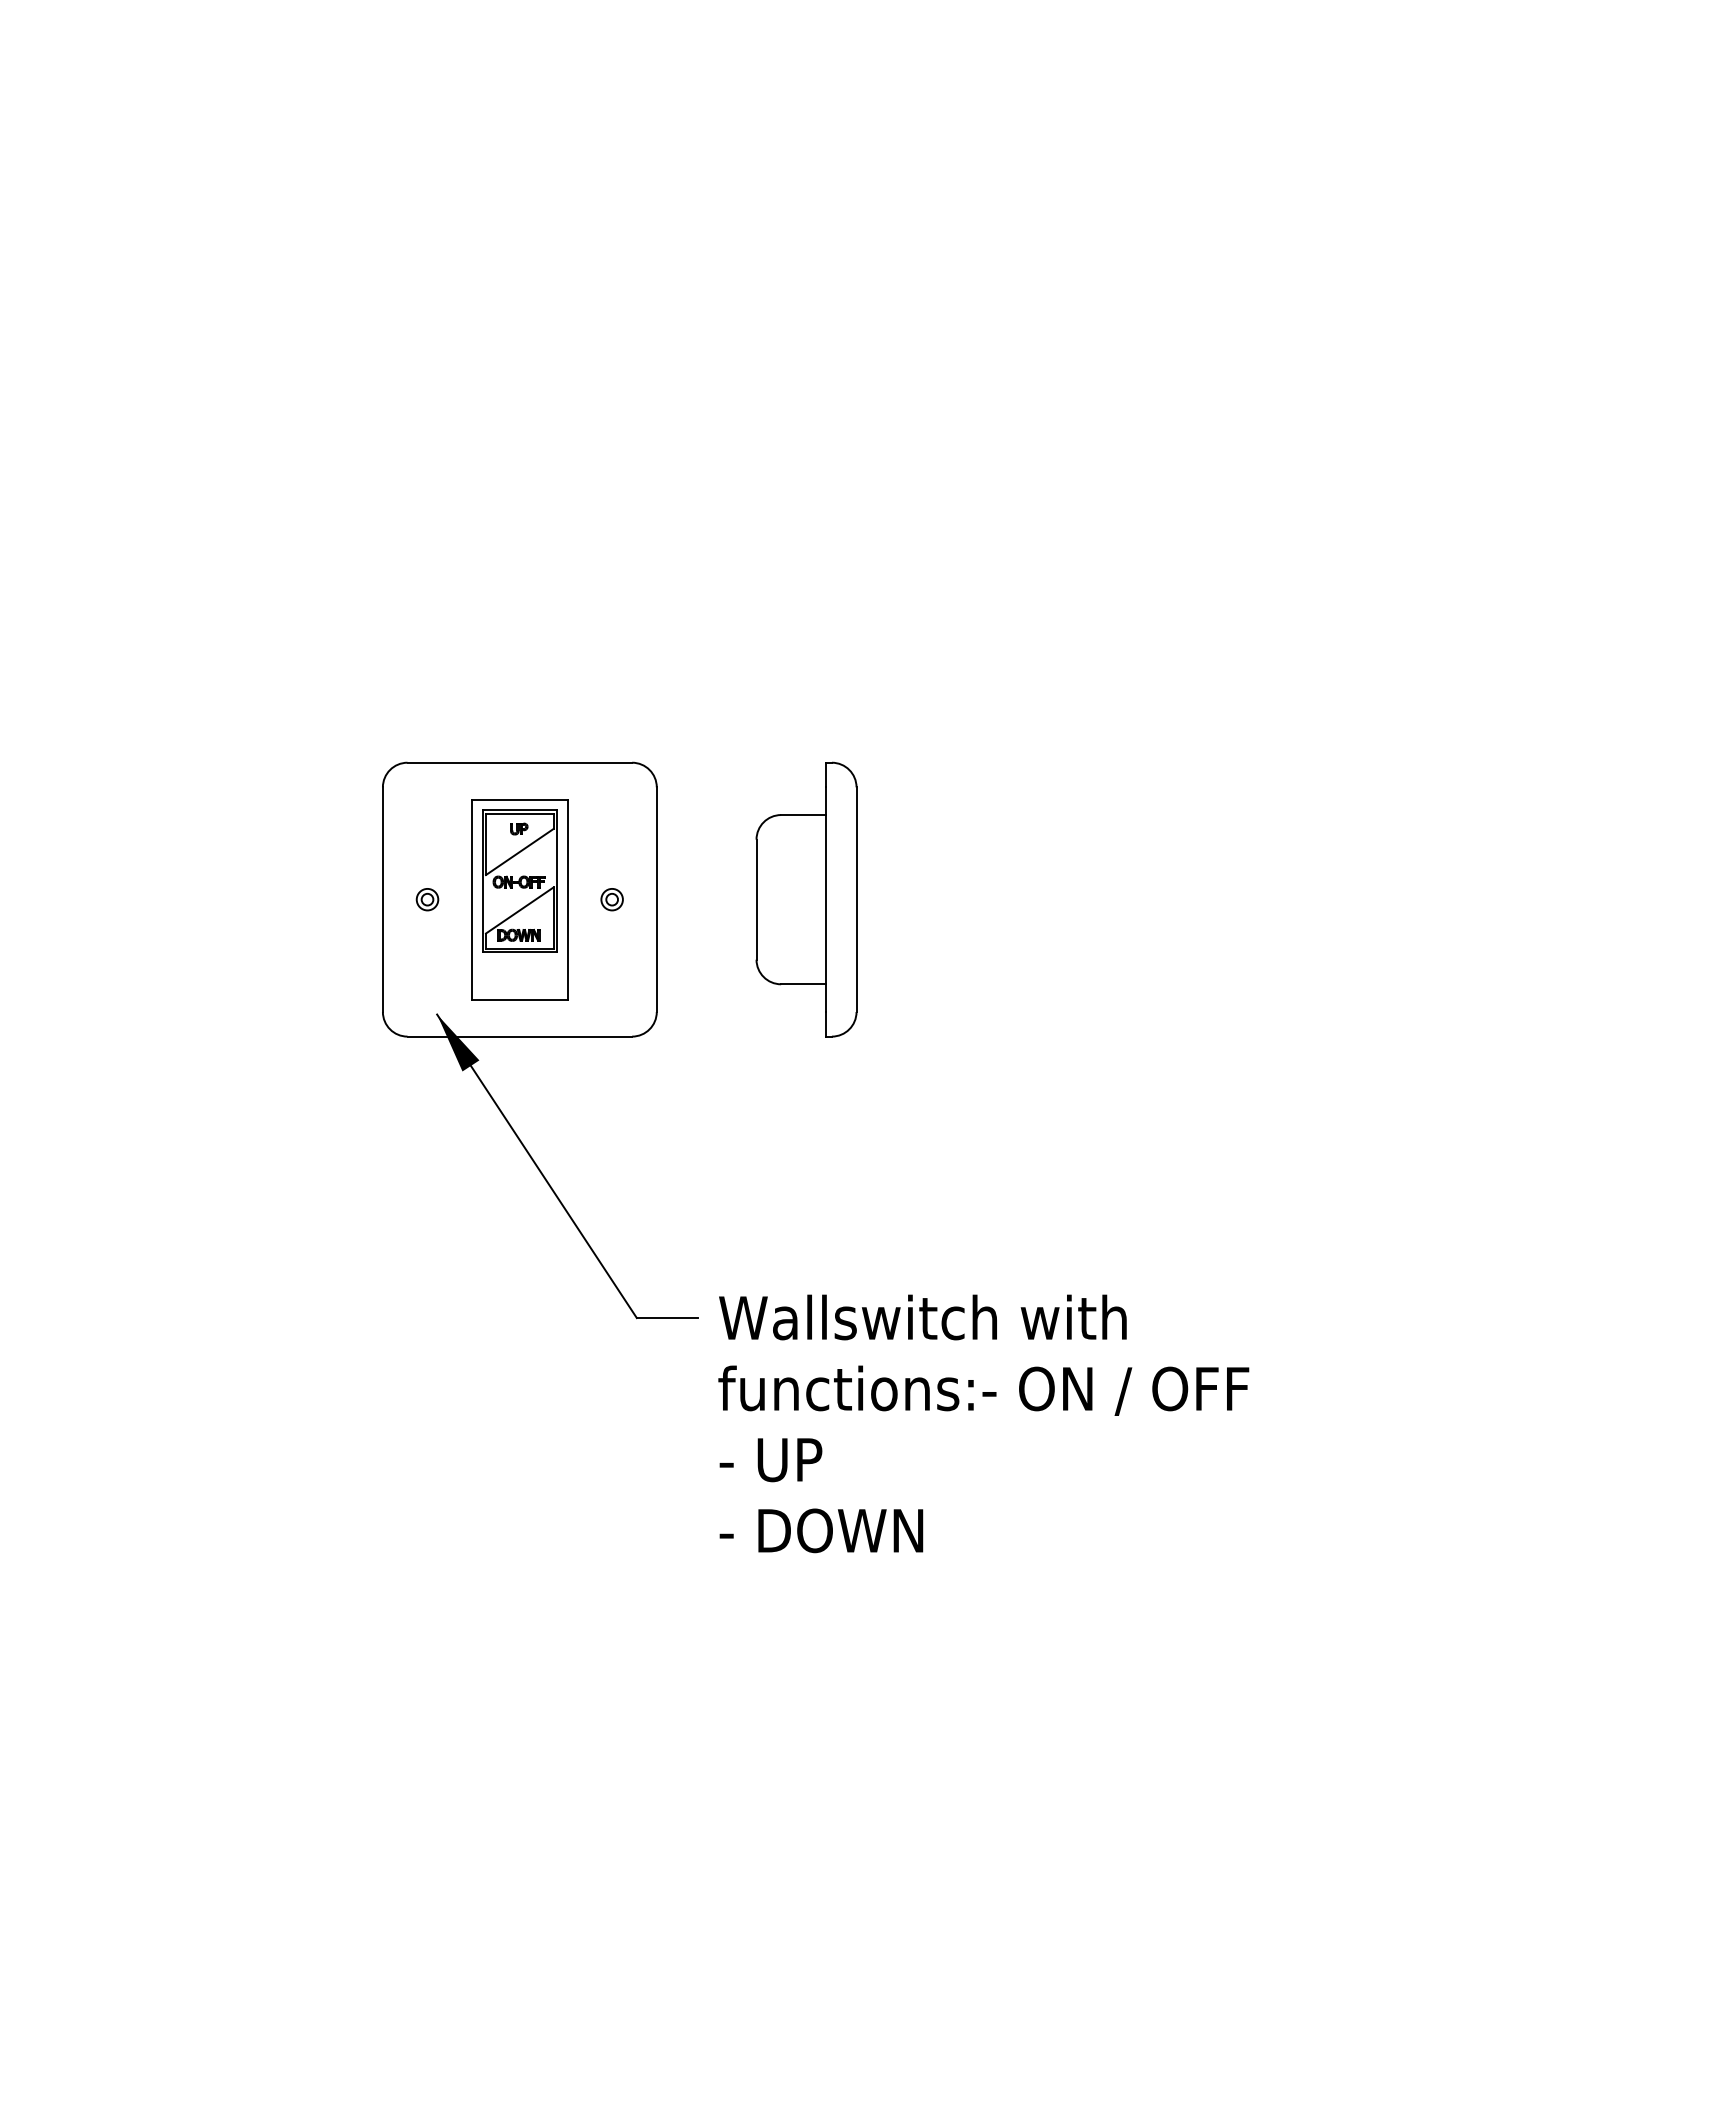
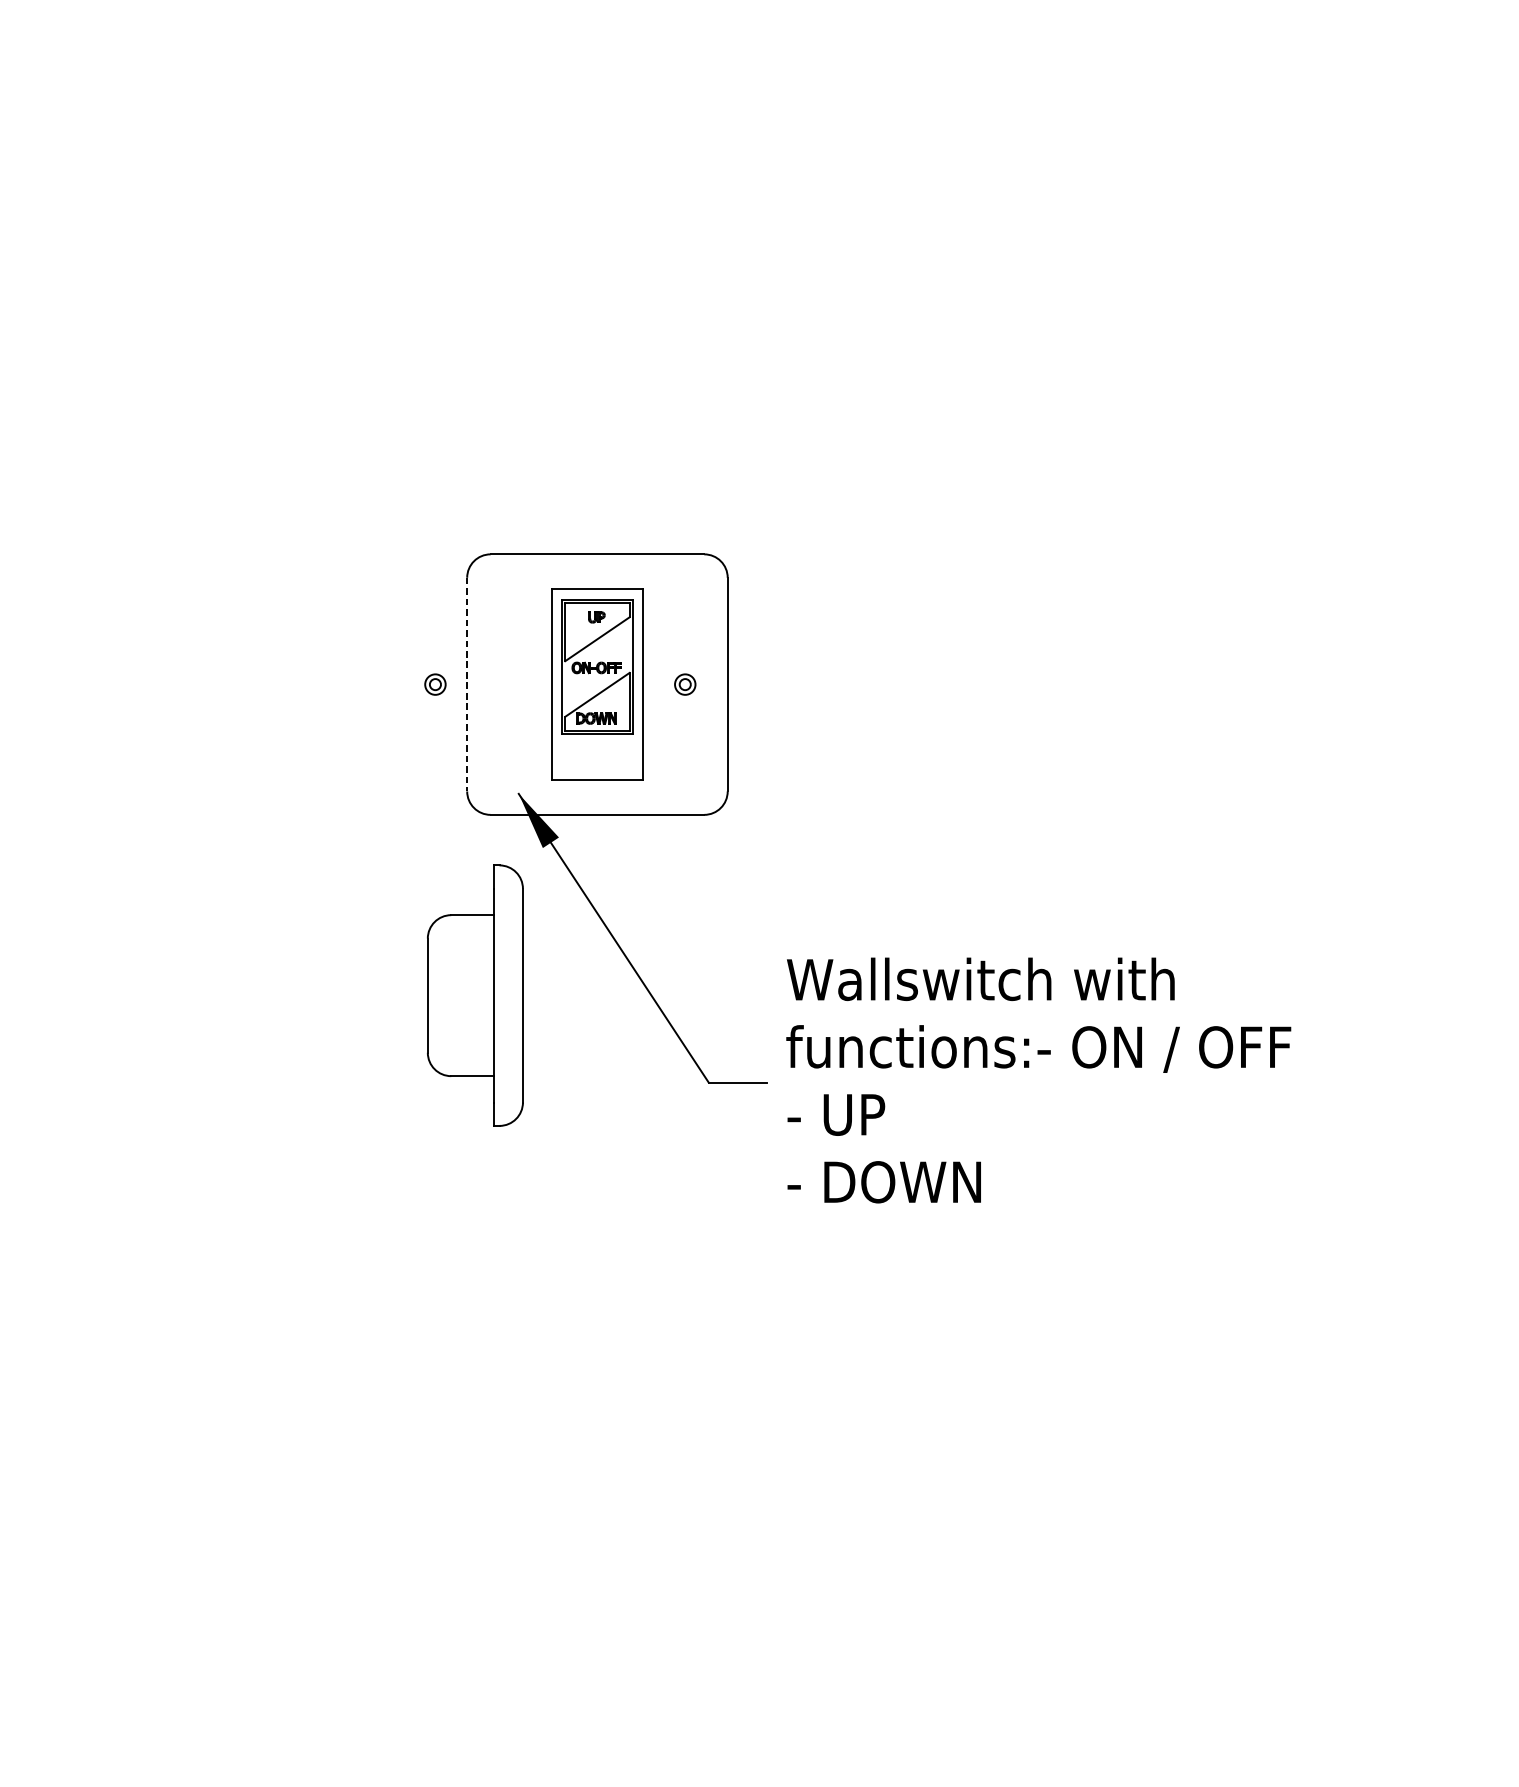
part: (427, 899) -> (435, 684), moved
part: (806, 899) -> (475, 995), moved
line: (382, 900) -> (466, 685), solid -> dashed
text: (983, 1423) -> (1038, 1080), moved

